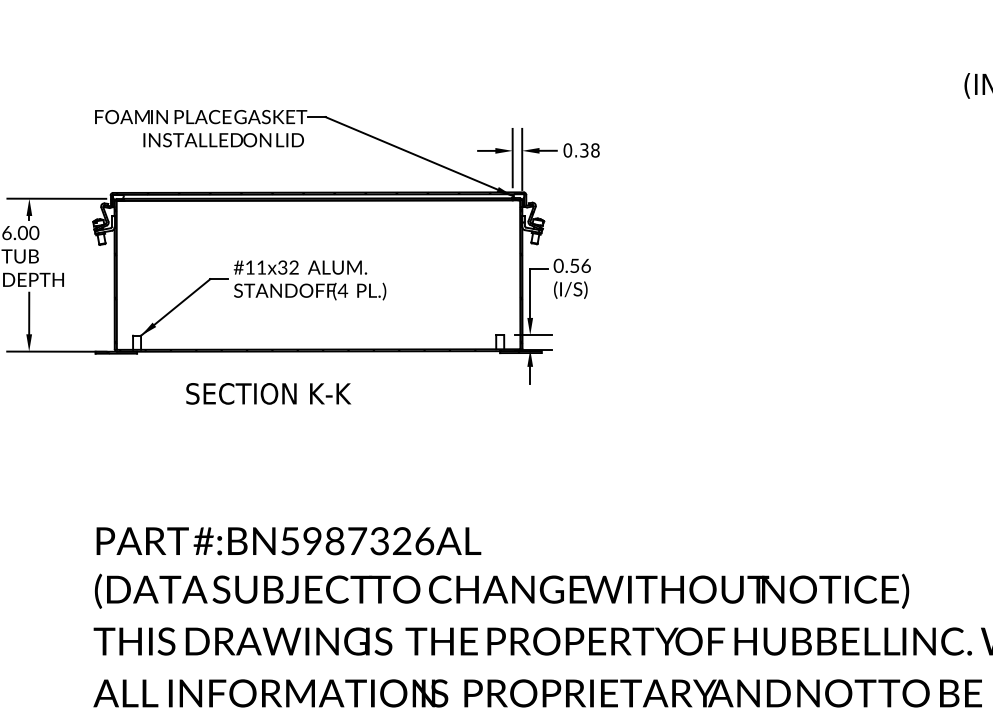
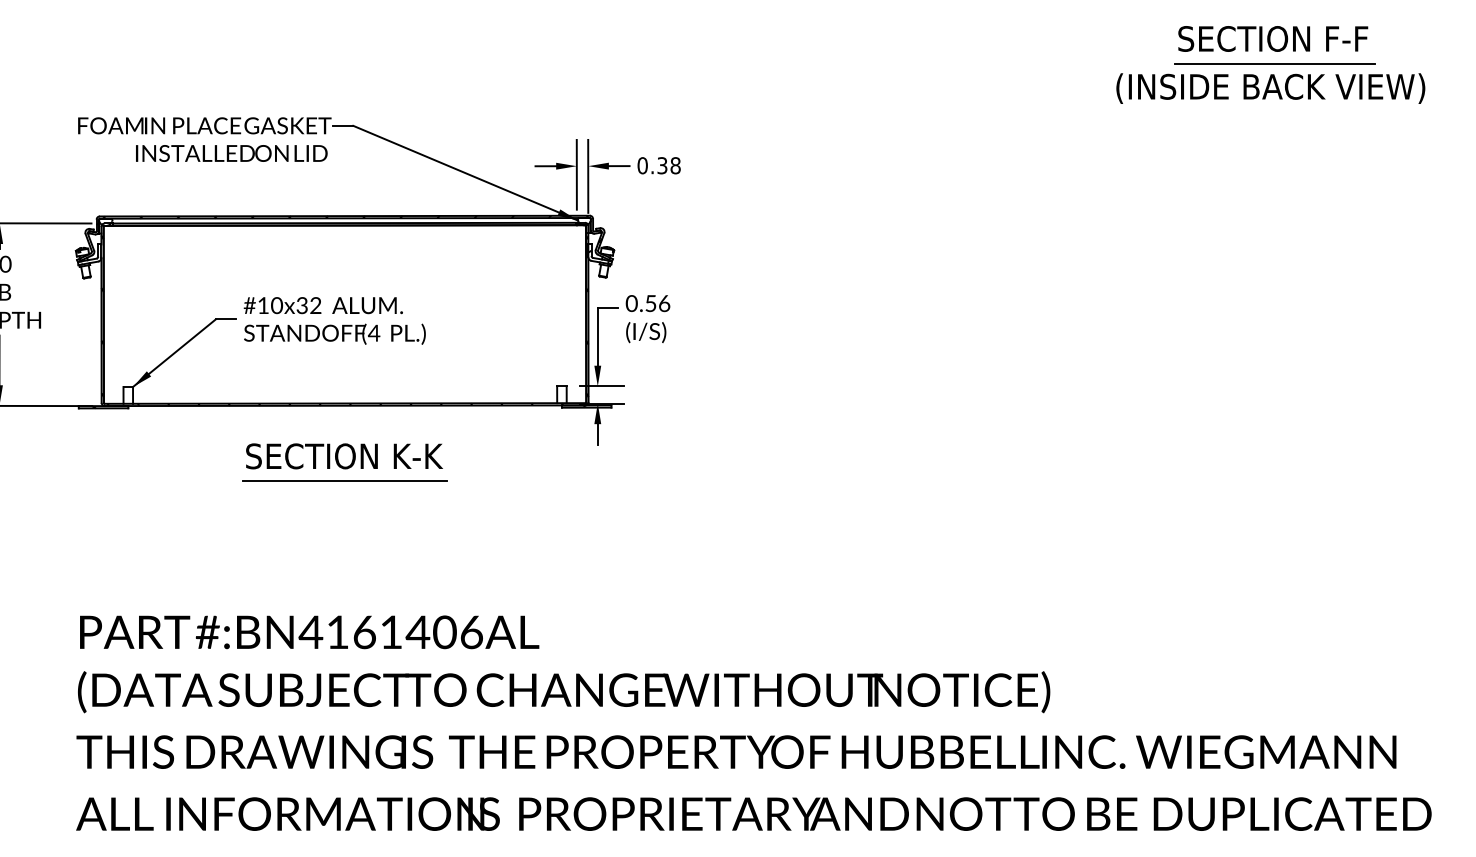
text: (262, 267) -> (277, 305), #11x32 -> #10x32
text: (268, 393) -> (344, 456), moved
line: (318, 414) -> (344, 480), added
text: (345, 541) -> (377, 632), #:BN5987326AL -> #:BN4161406AL

